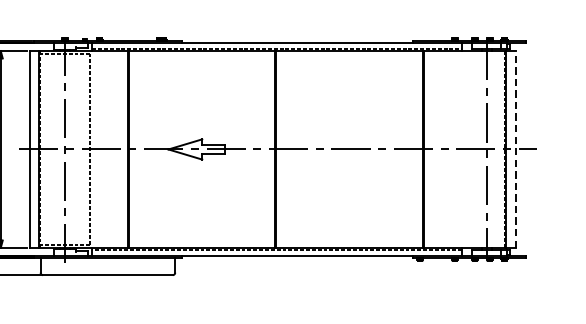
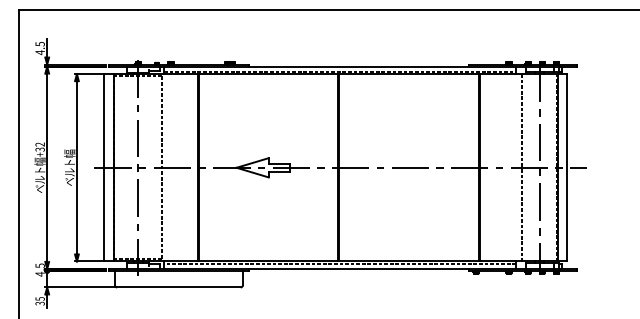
line: (467, 149) -> (521, 167), added
line: (516, 149) -> (567, 167), dashed -> solid

